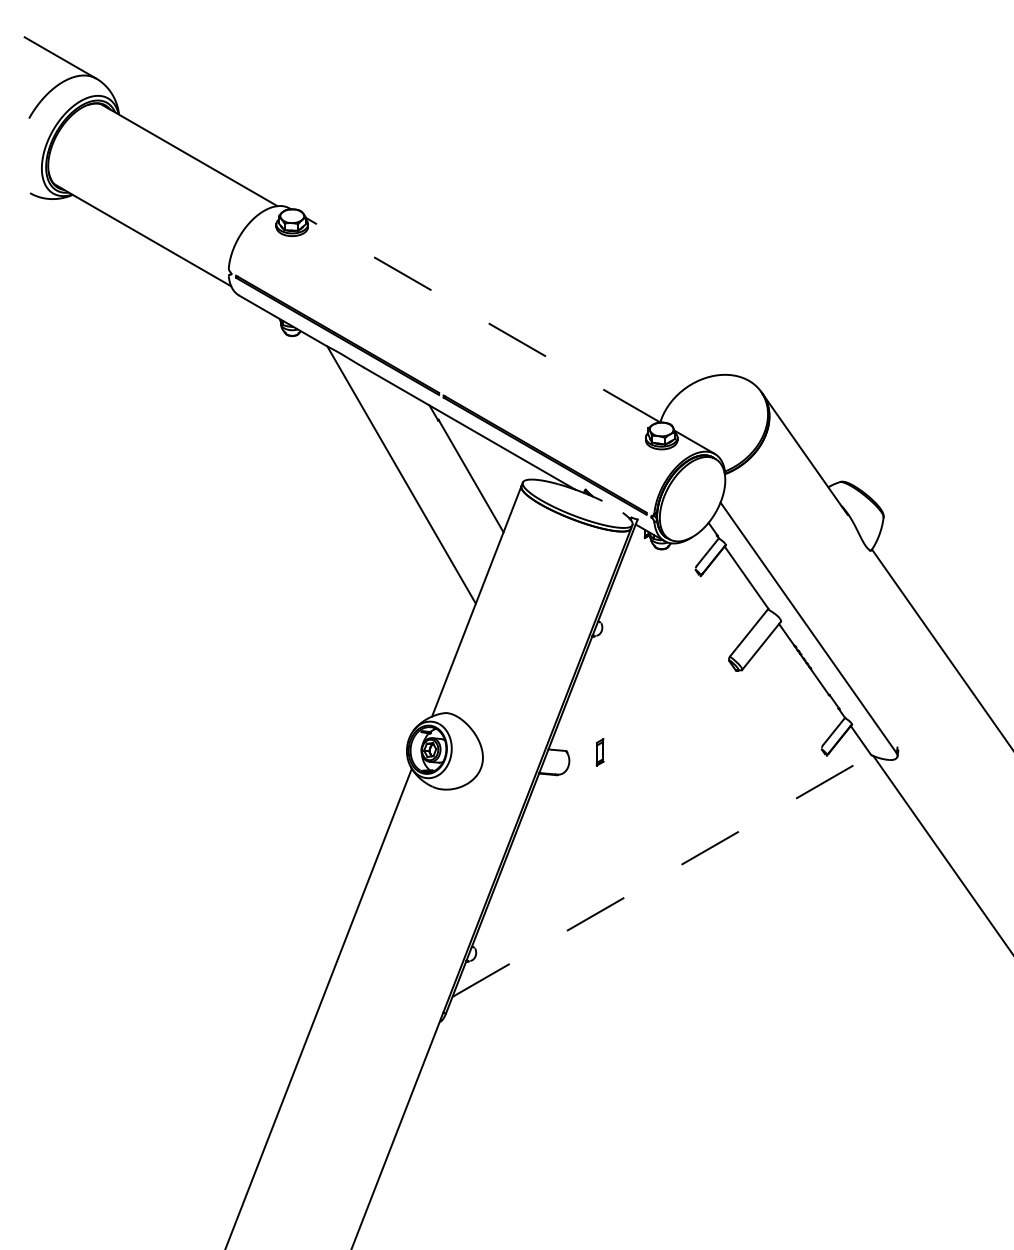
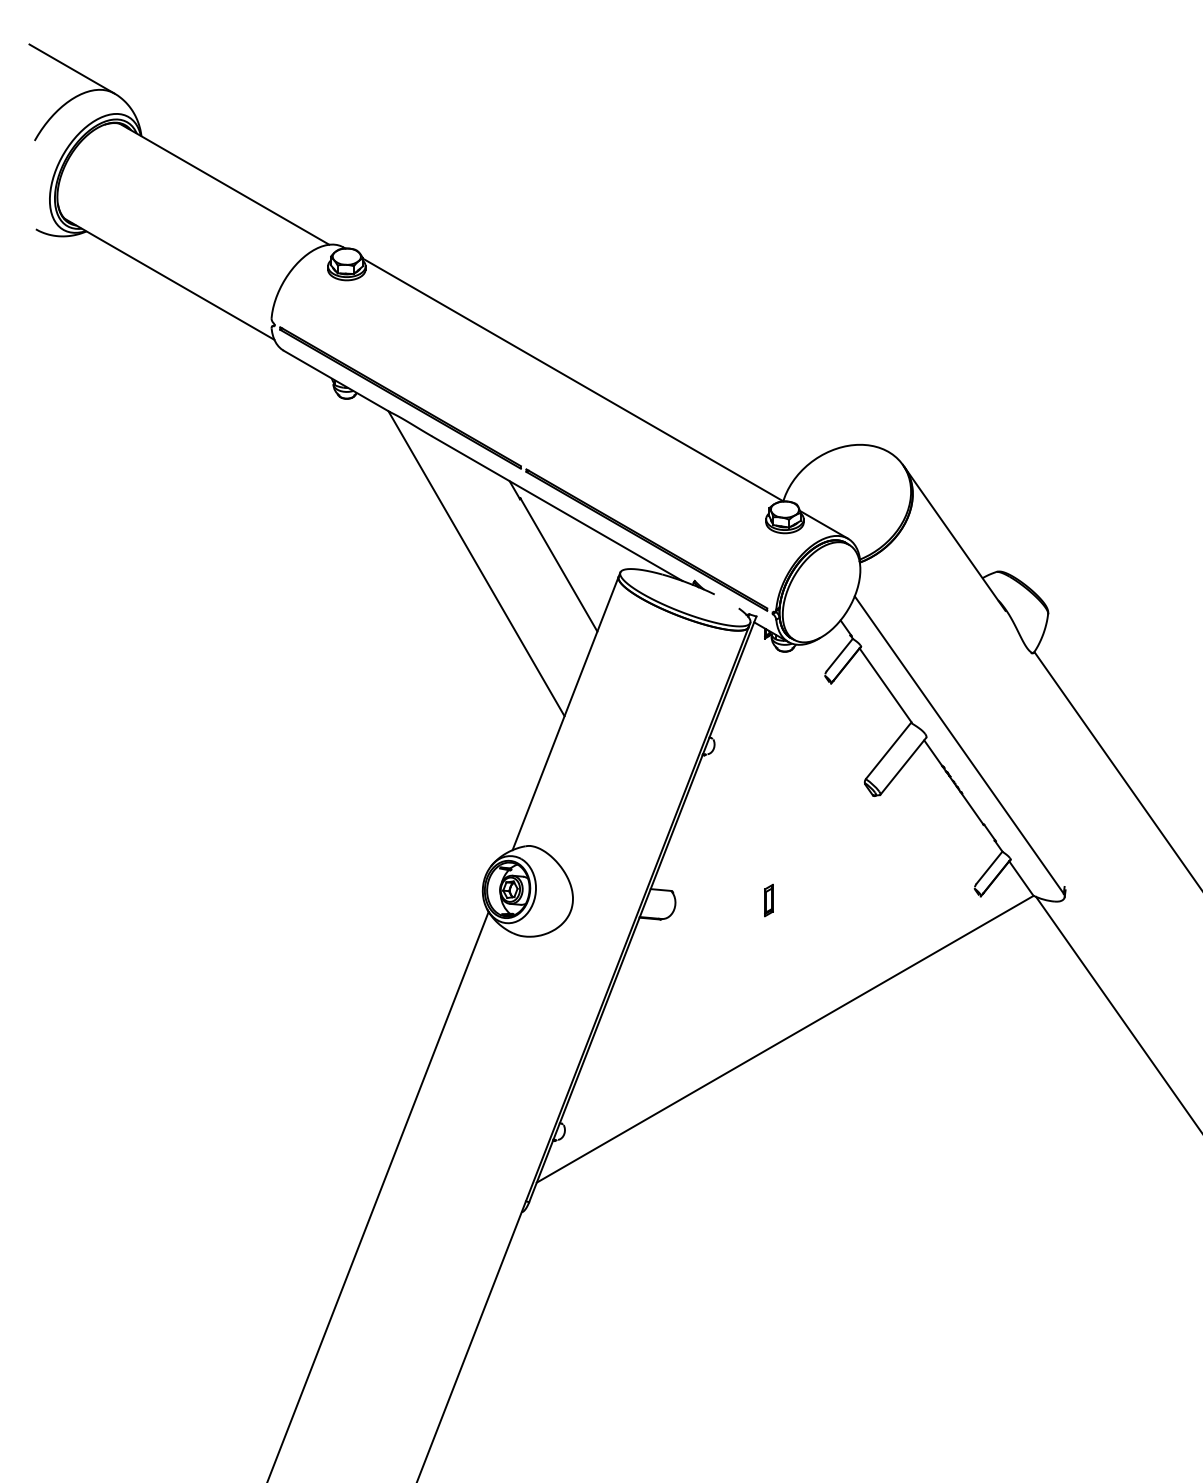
line: (483, 320) -> (573, 380), dashed -> solid
part: (599, 752) -> (768, 900), moved
line: (662, 876) -> (785, 1039), dashed -> solid

